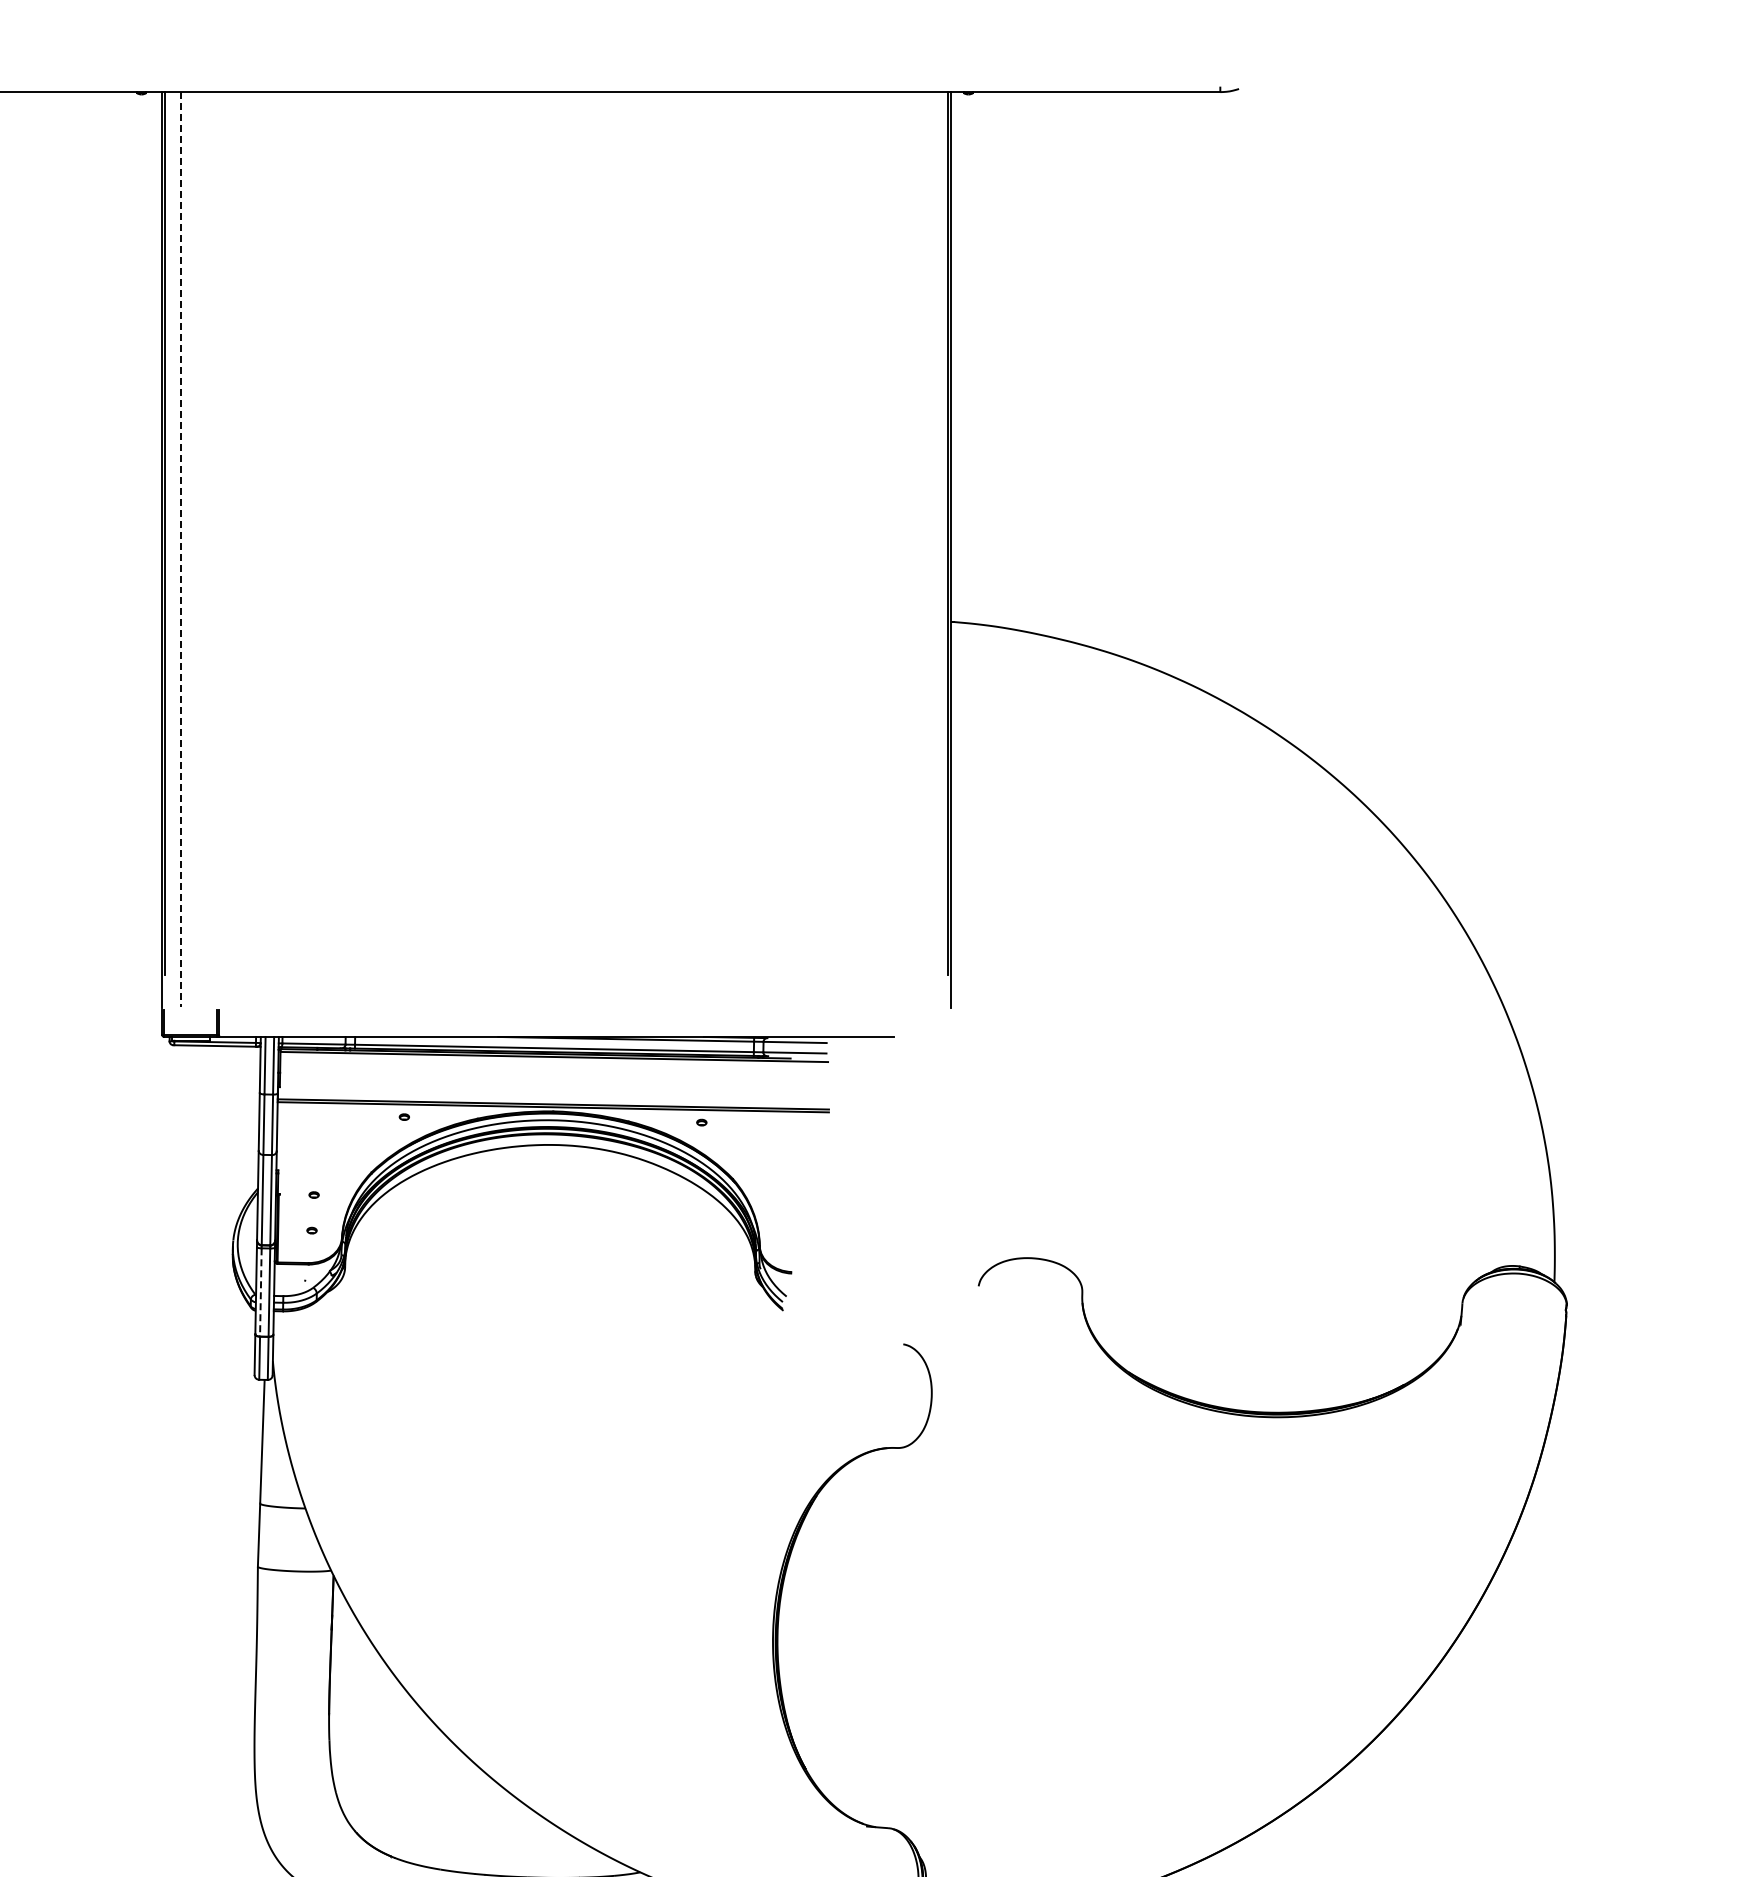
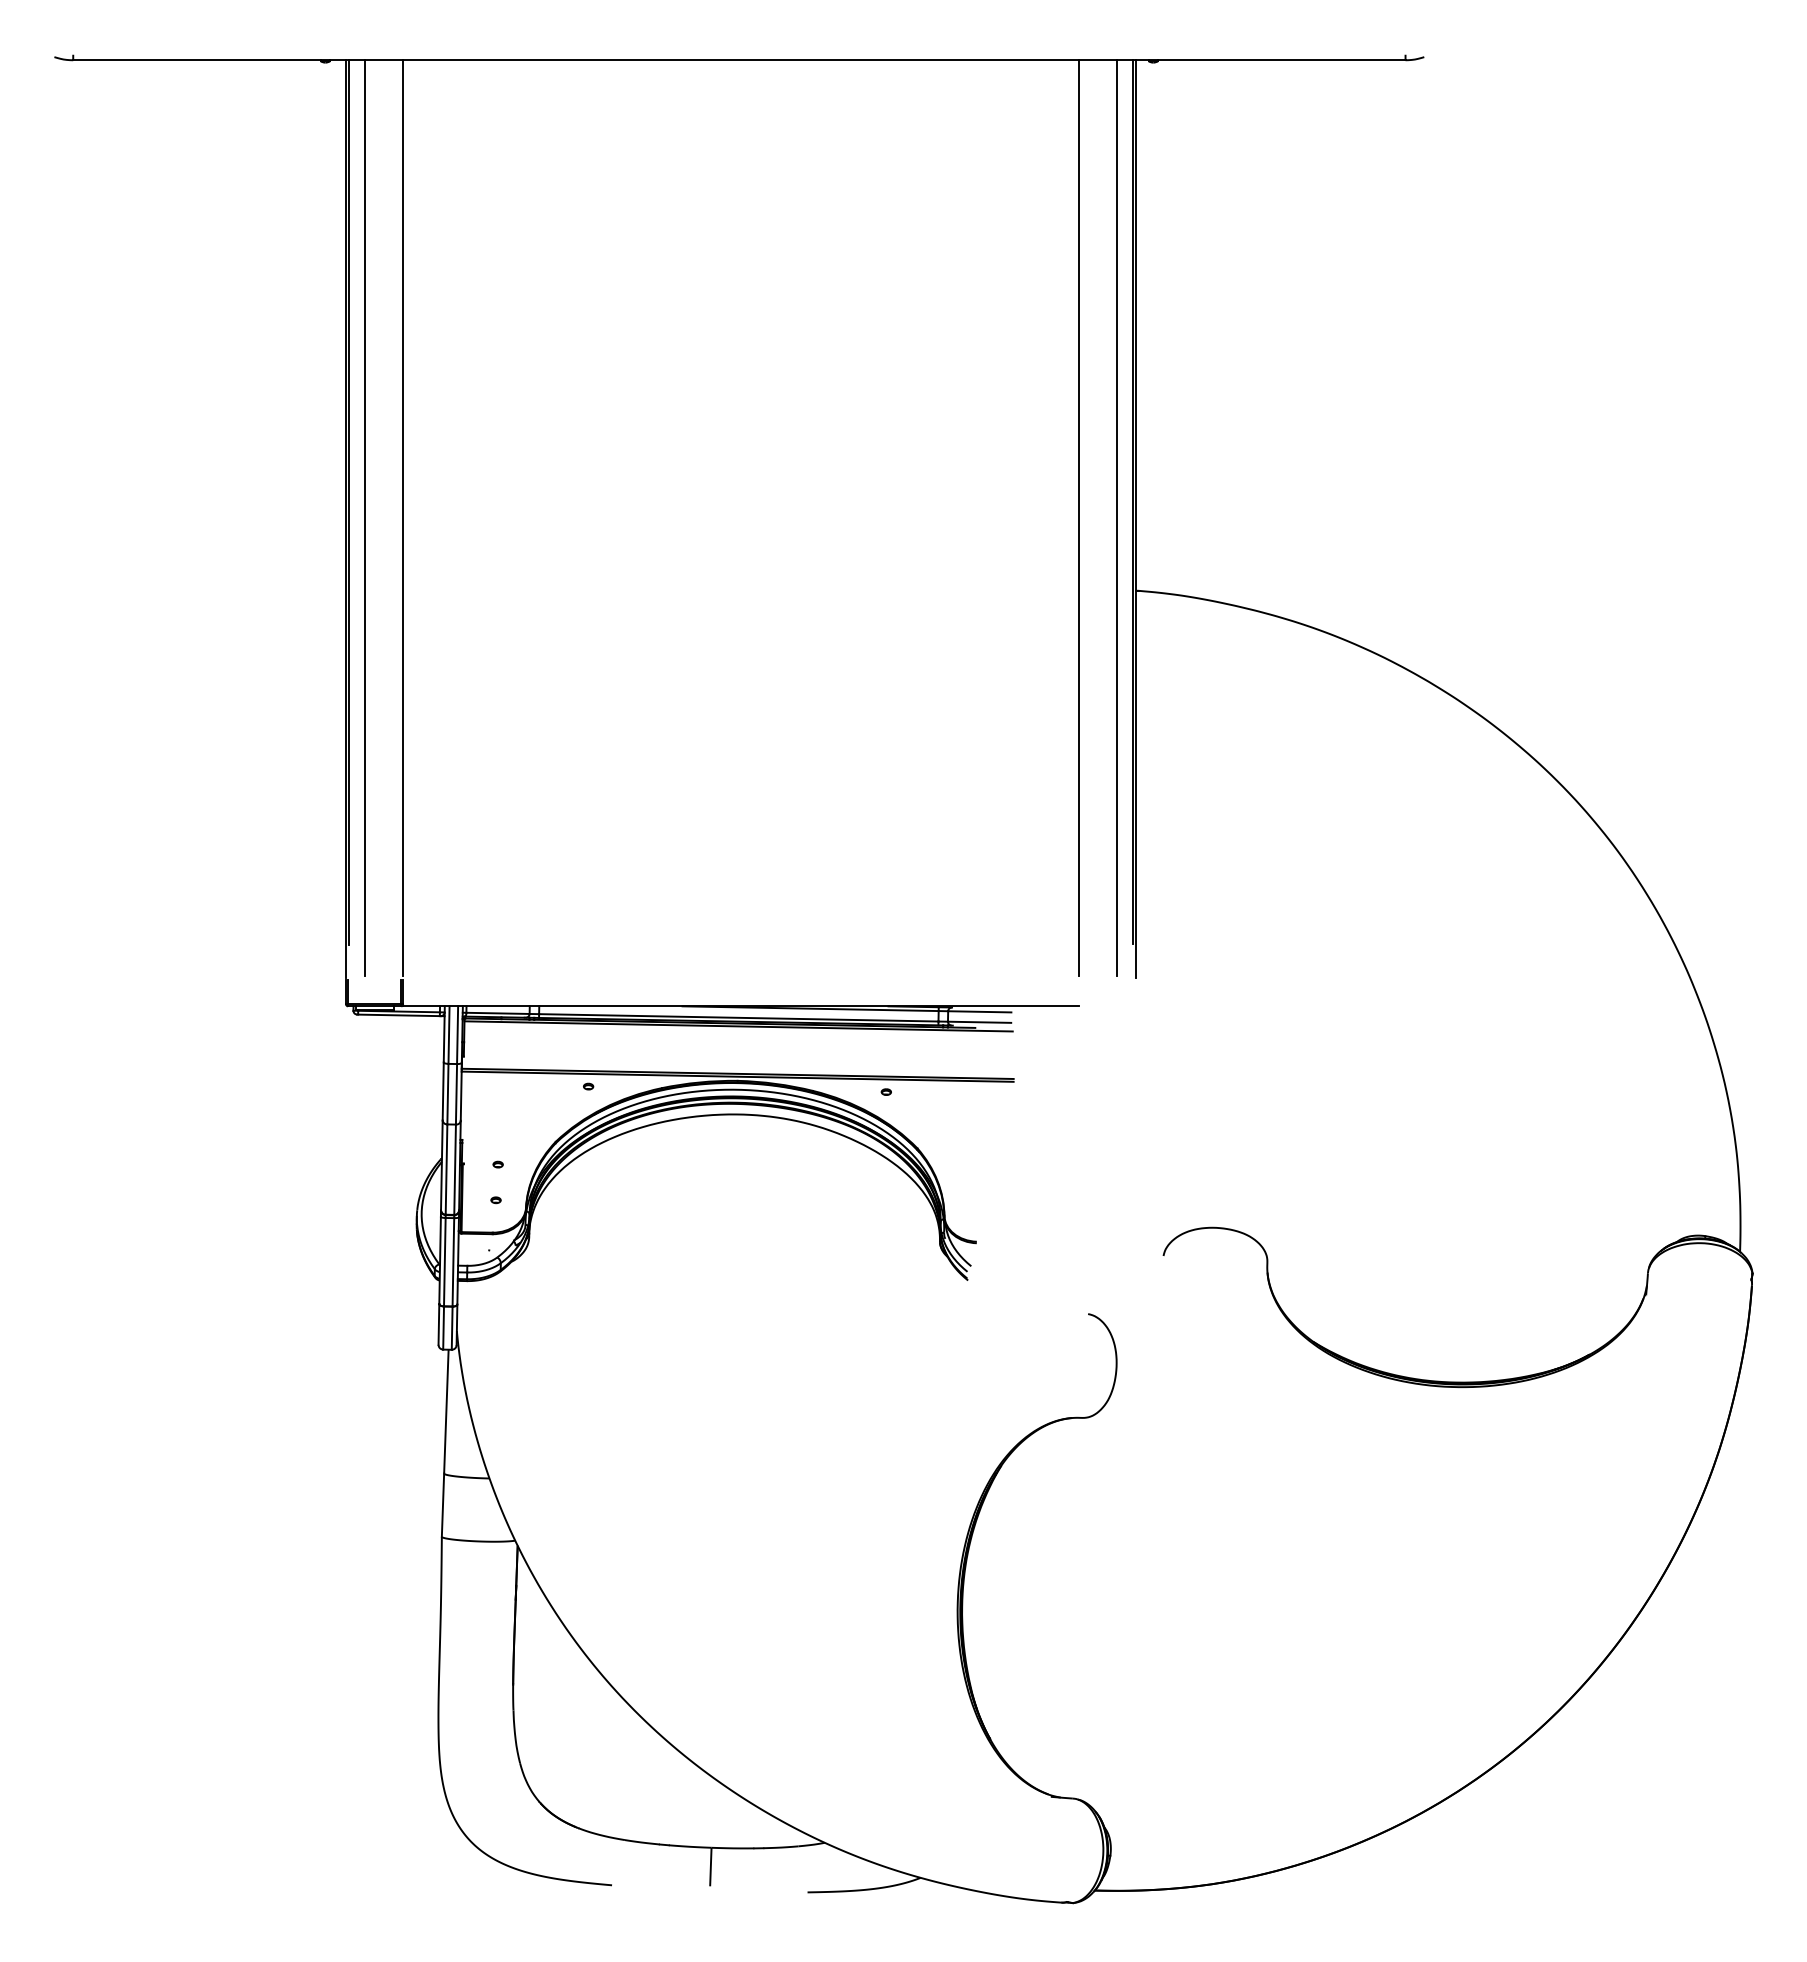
line: (219, 548) -> (403, 517), added
line: (893, 548) -> (1078, 517), added
line: (931, 548) -> (1116, 517), added
line: (181, 549) -> (365, 518), dashed -> solid
line: (260, 1292) -> (444, 1262), dashed -> solid

